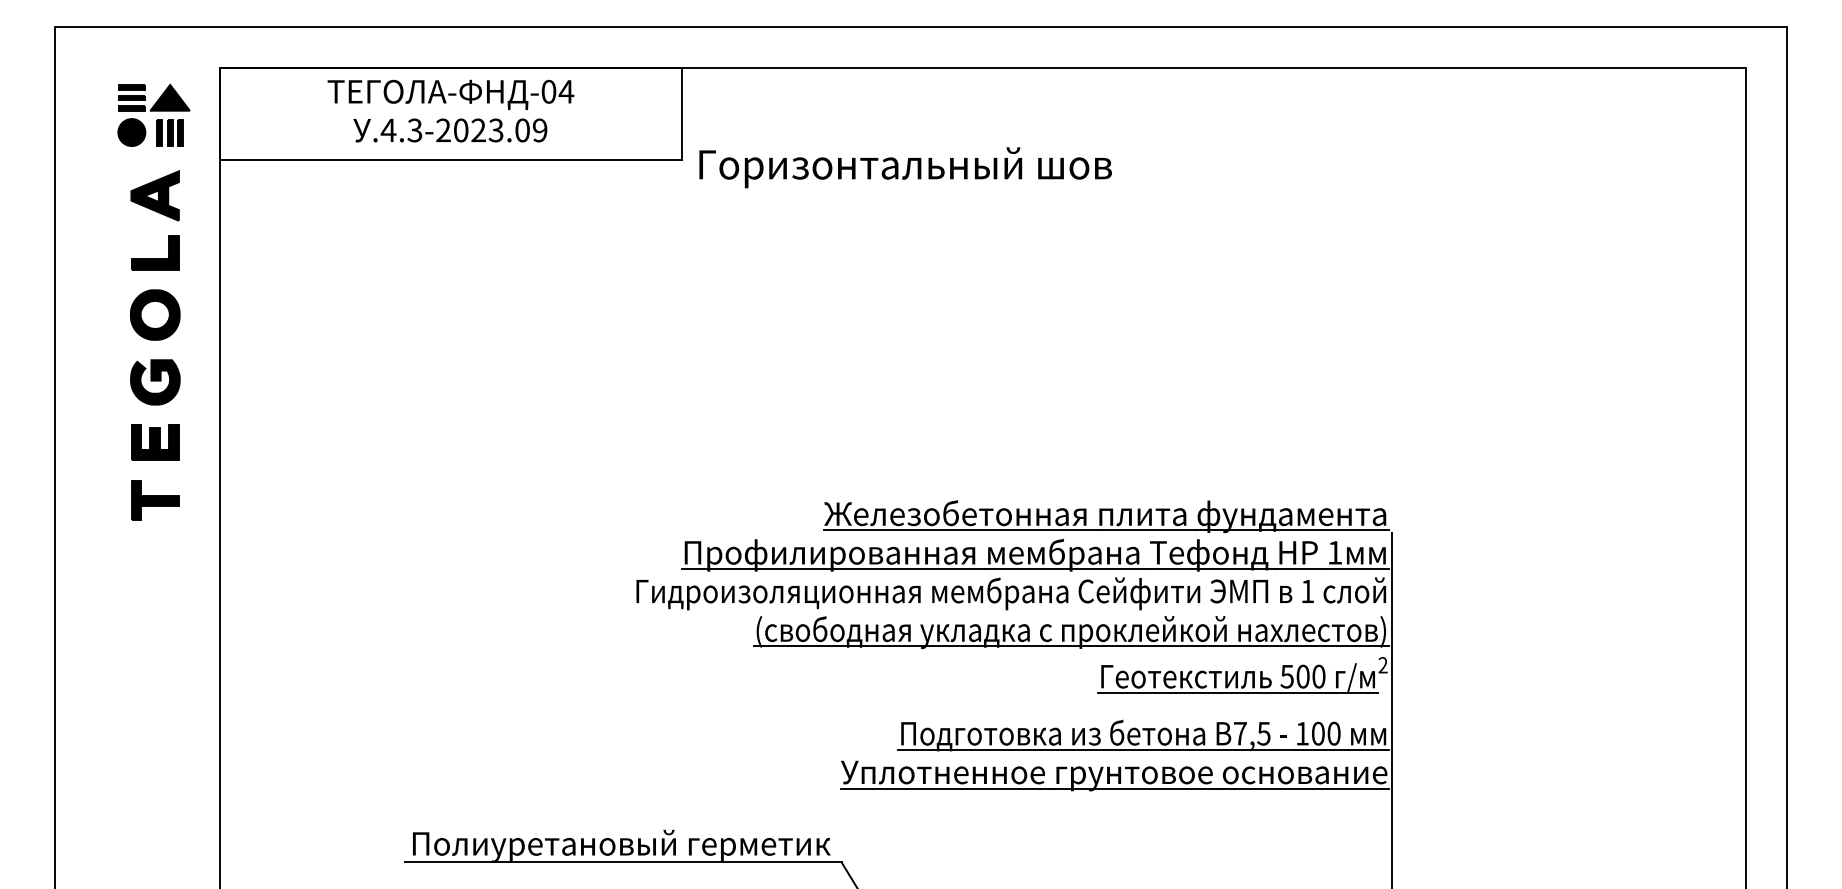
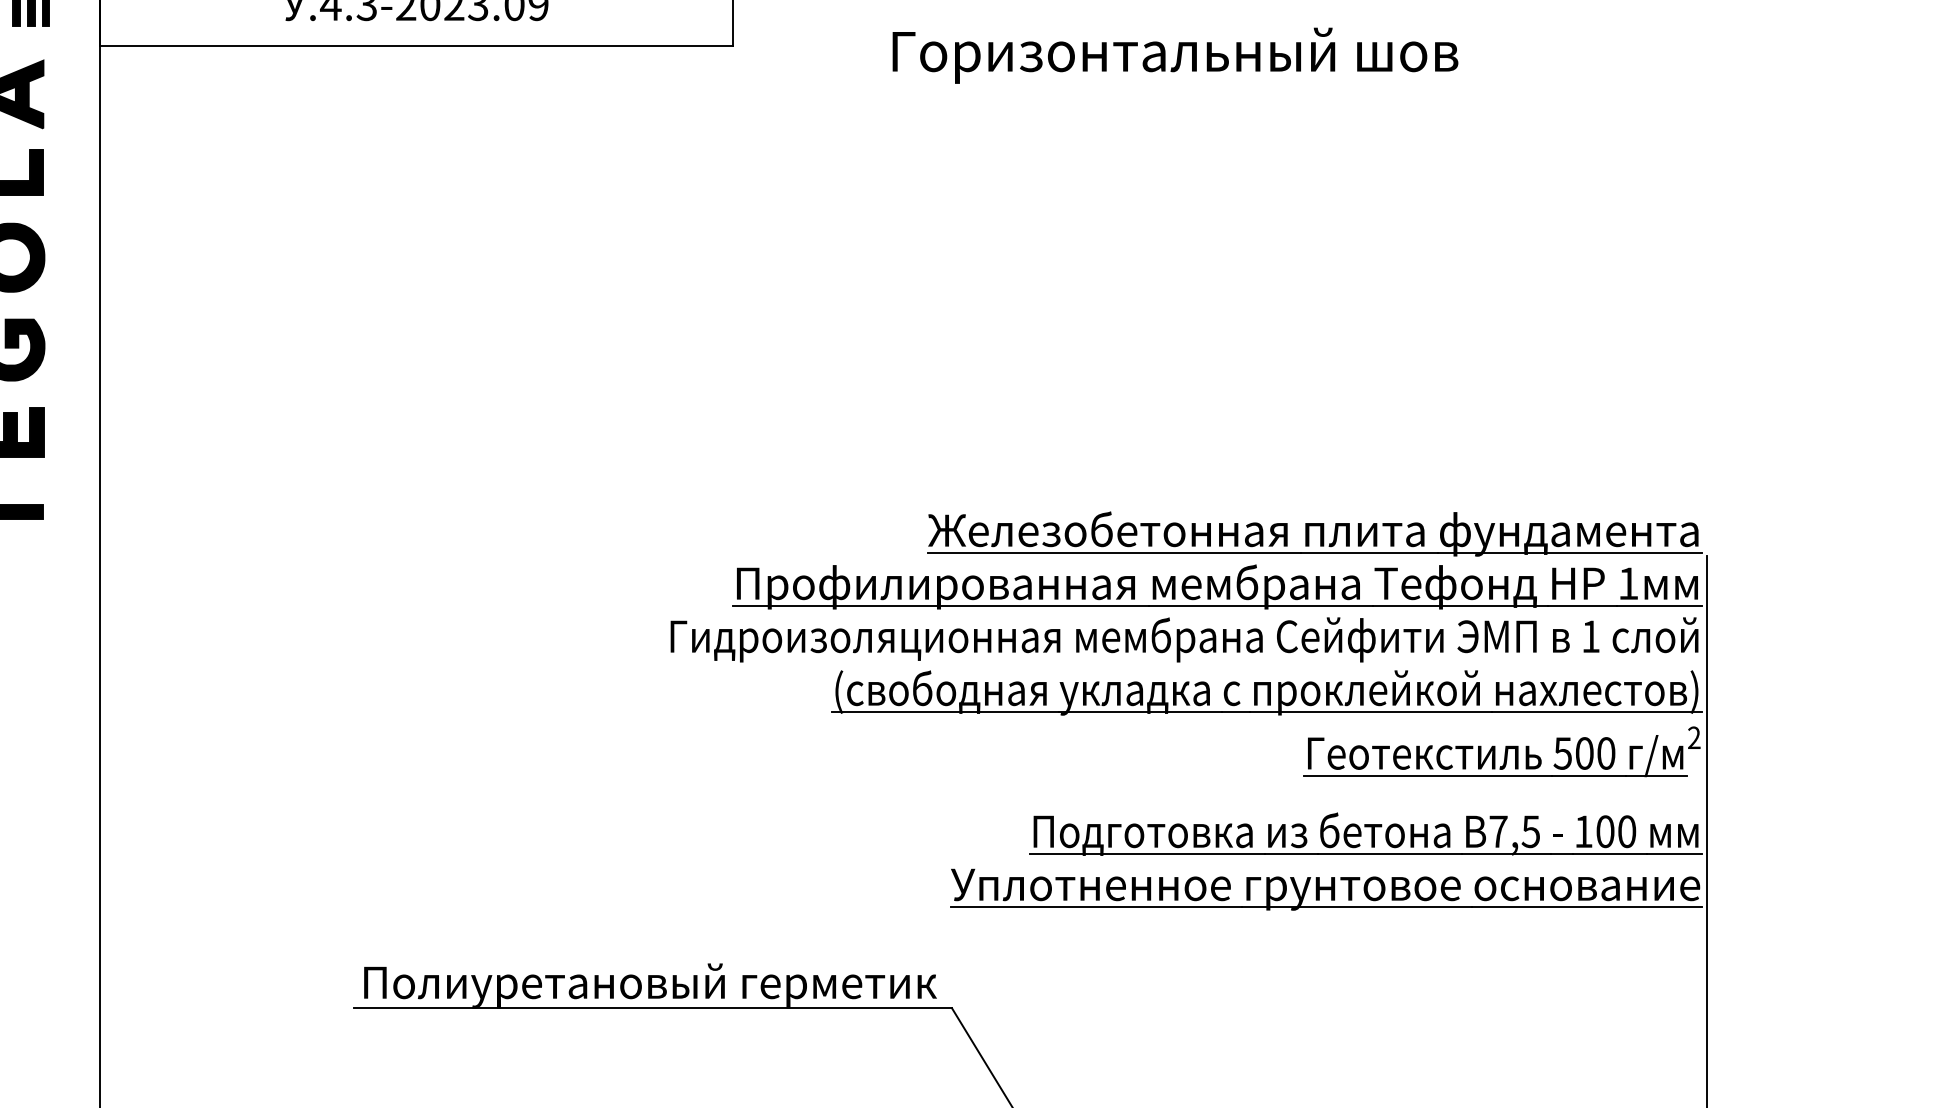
text: (905, 167) -> (1175, 55), moved

